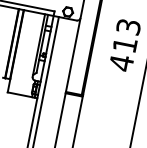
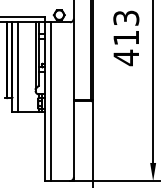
line: (21, 52) -> (18, 67), added

